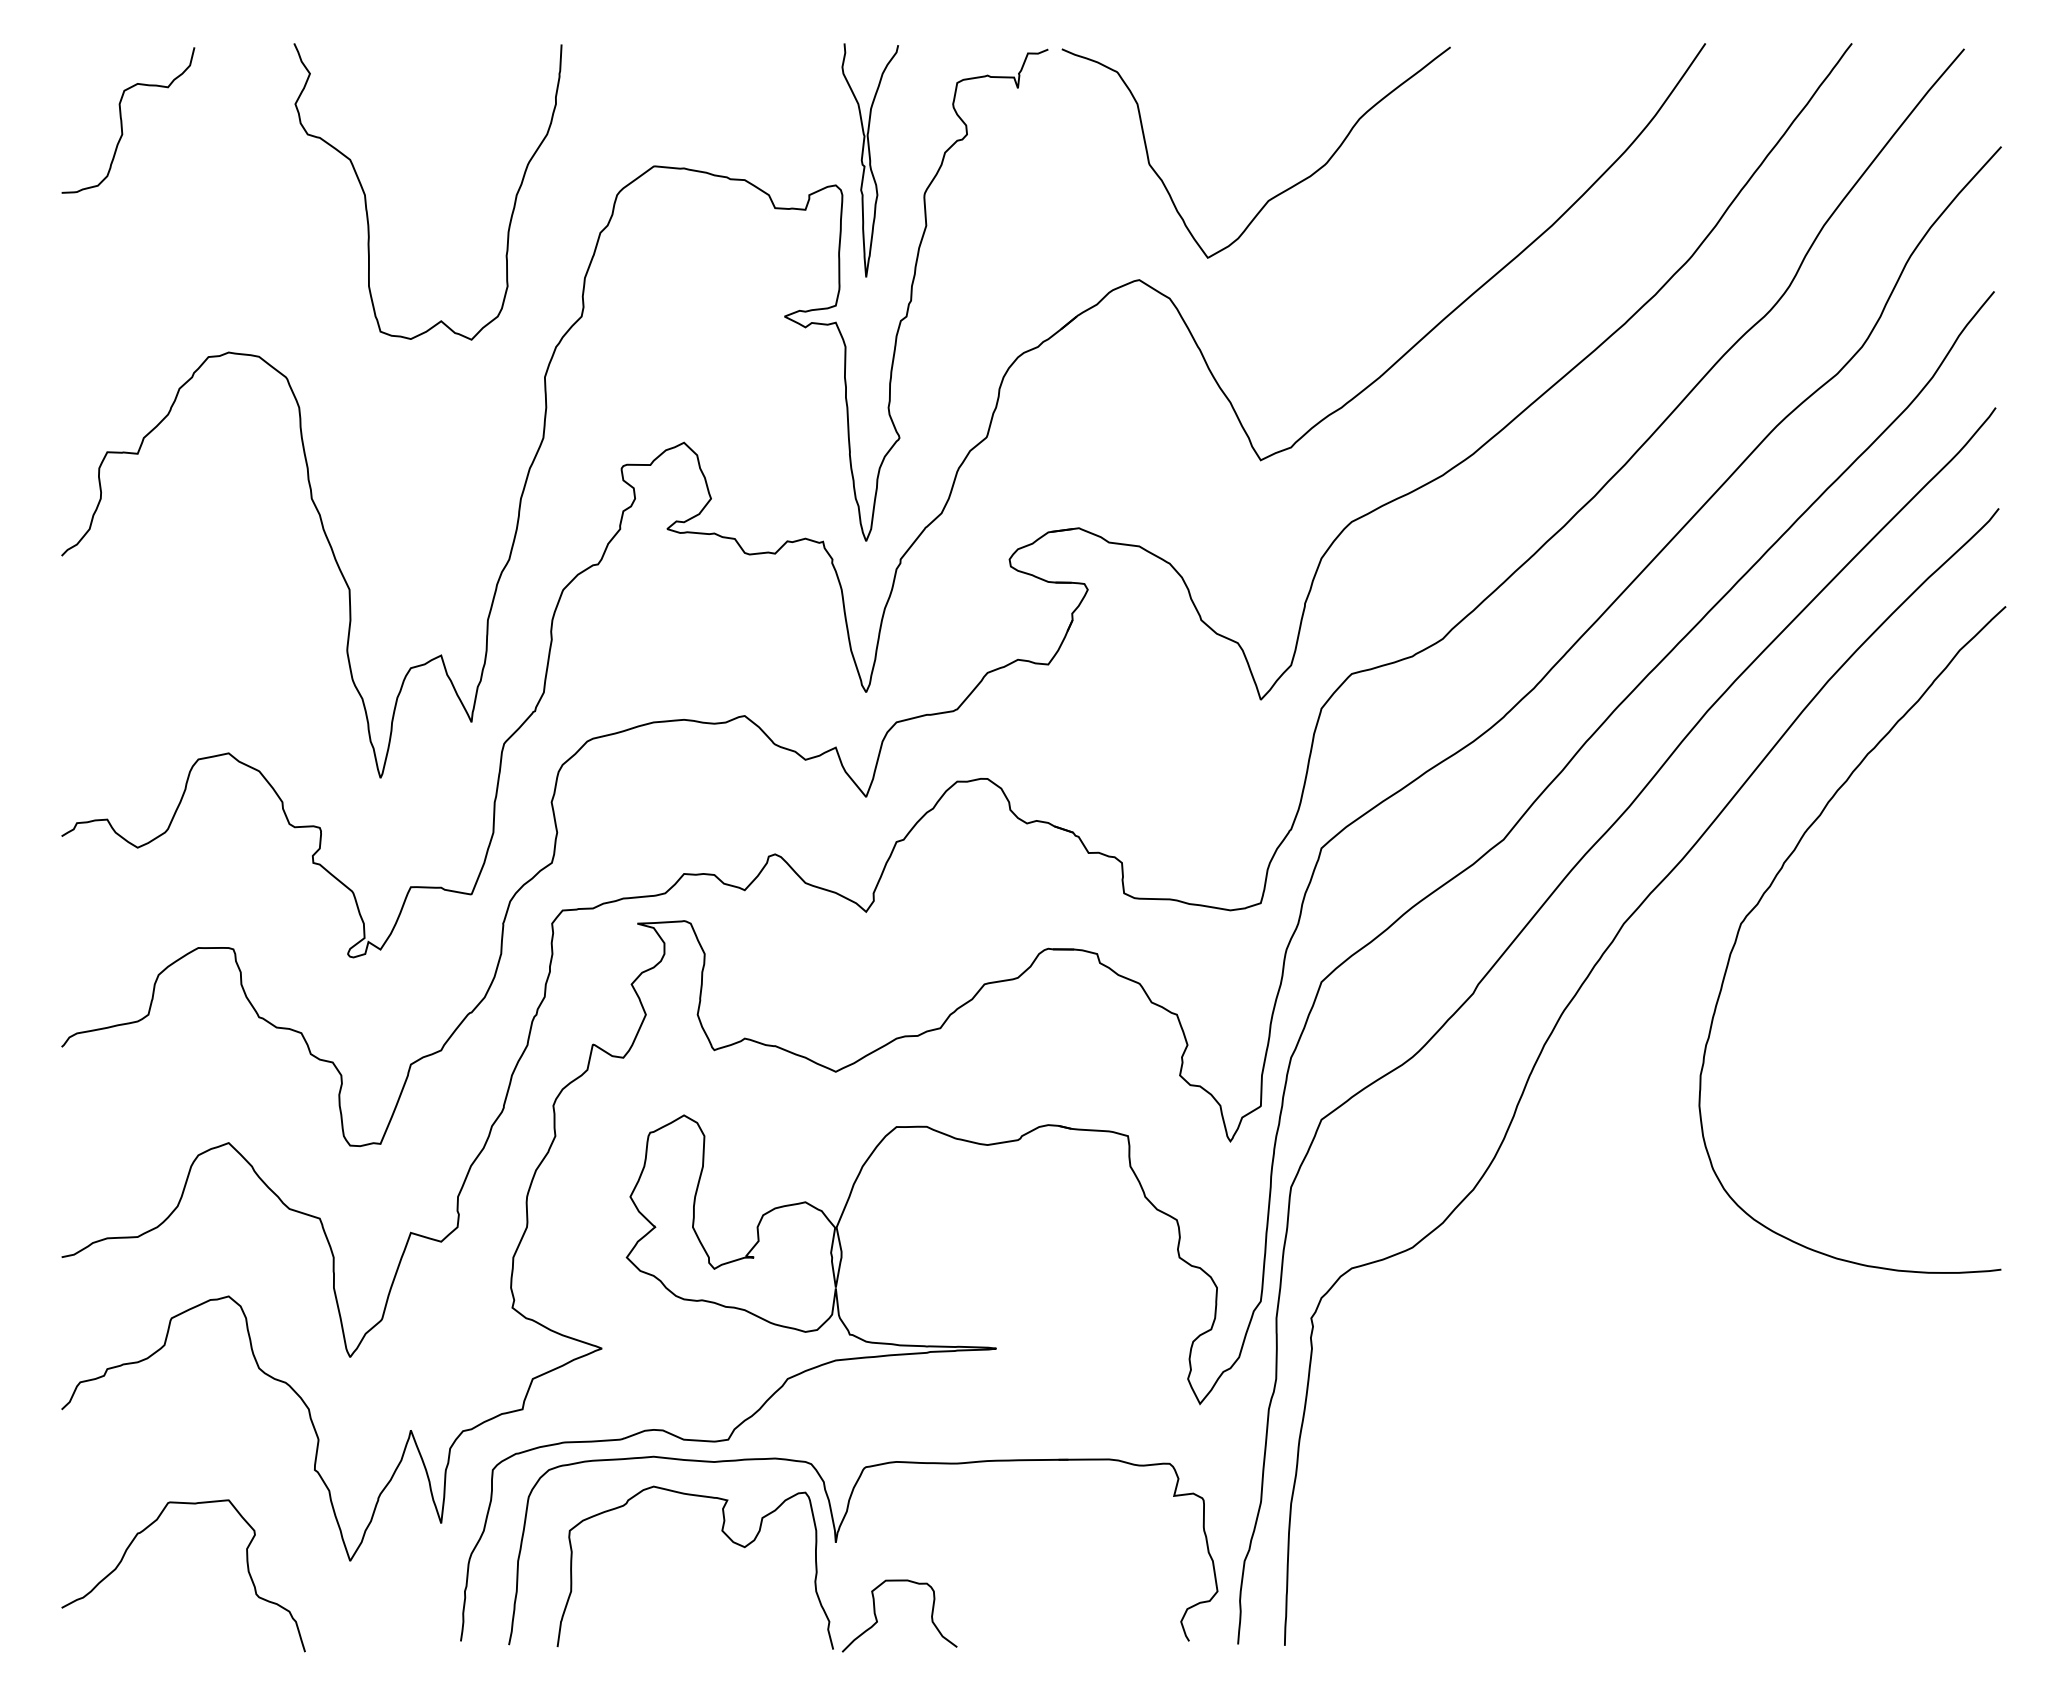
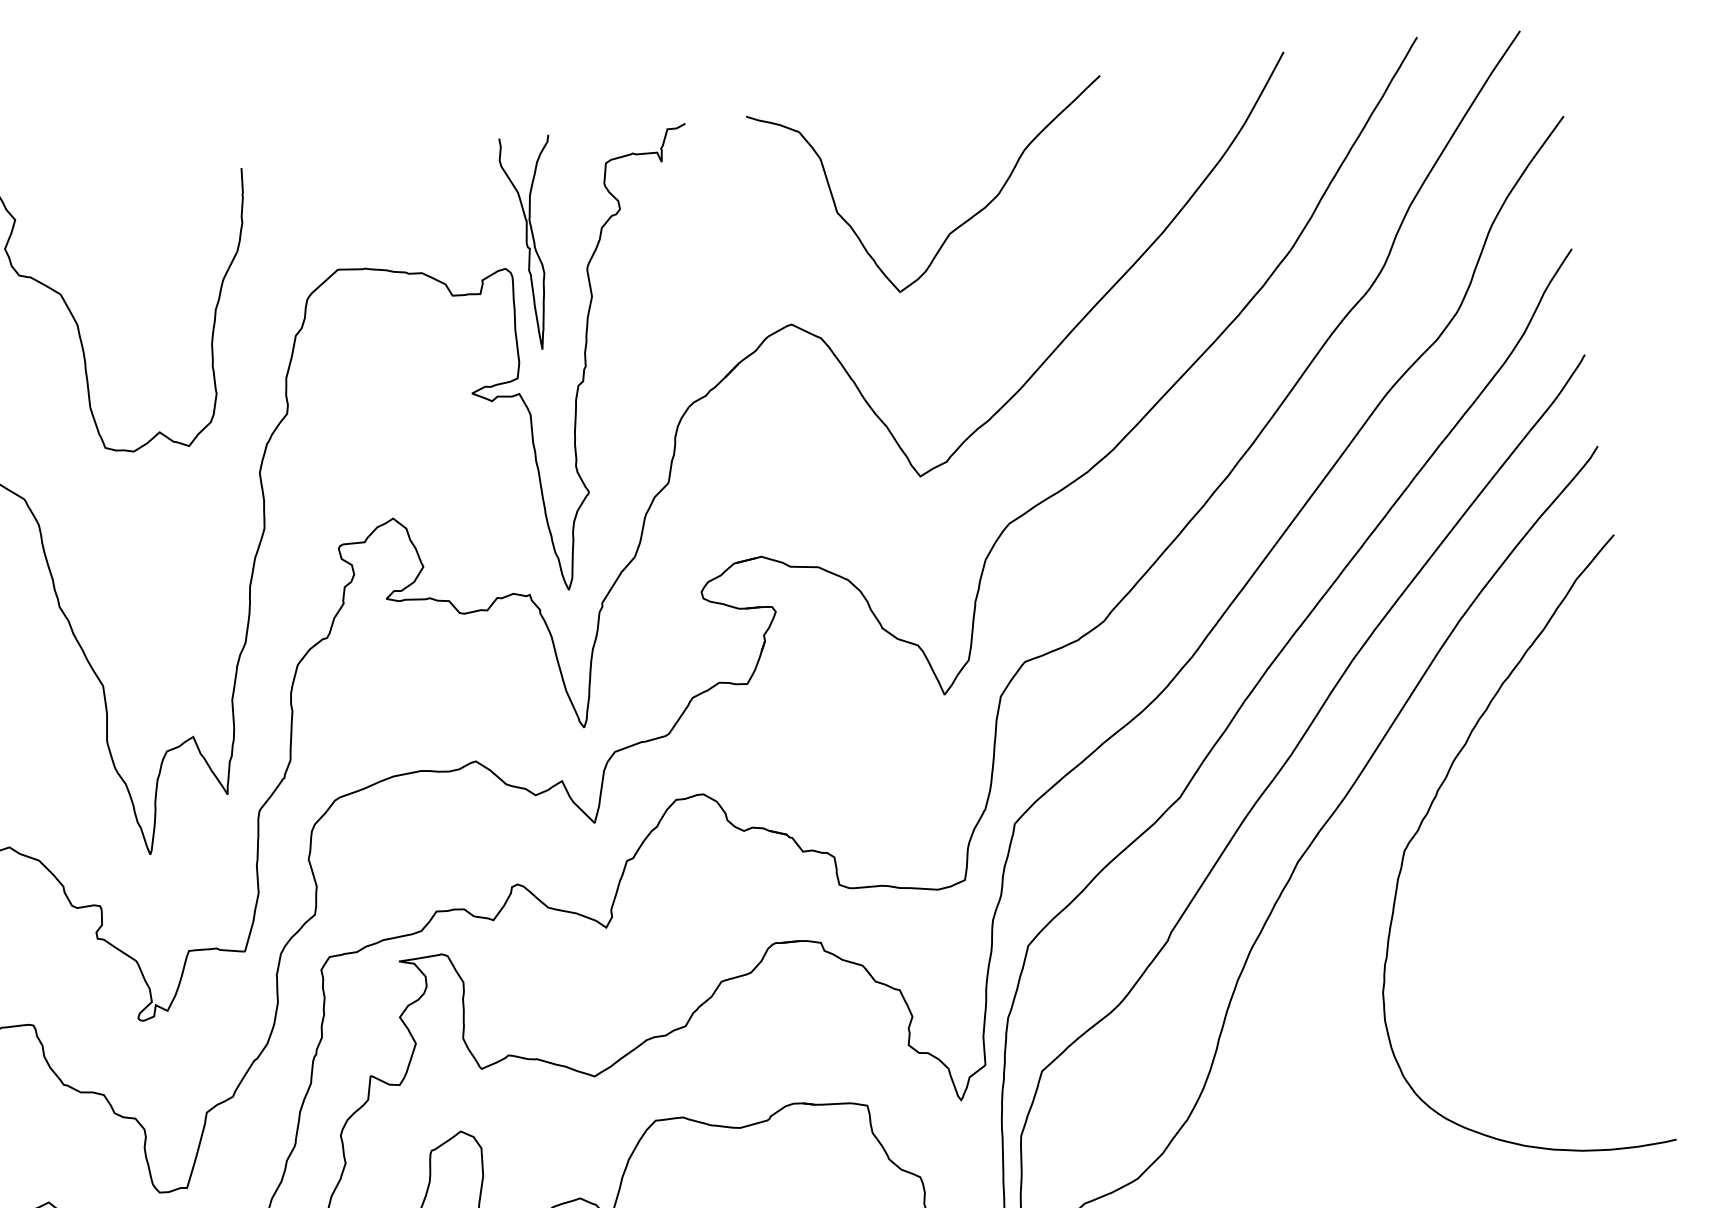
curve: (1278, 193) -> (958, 226), moved

